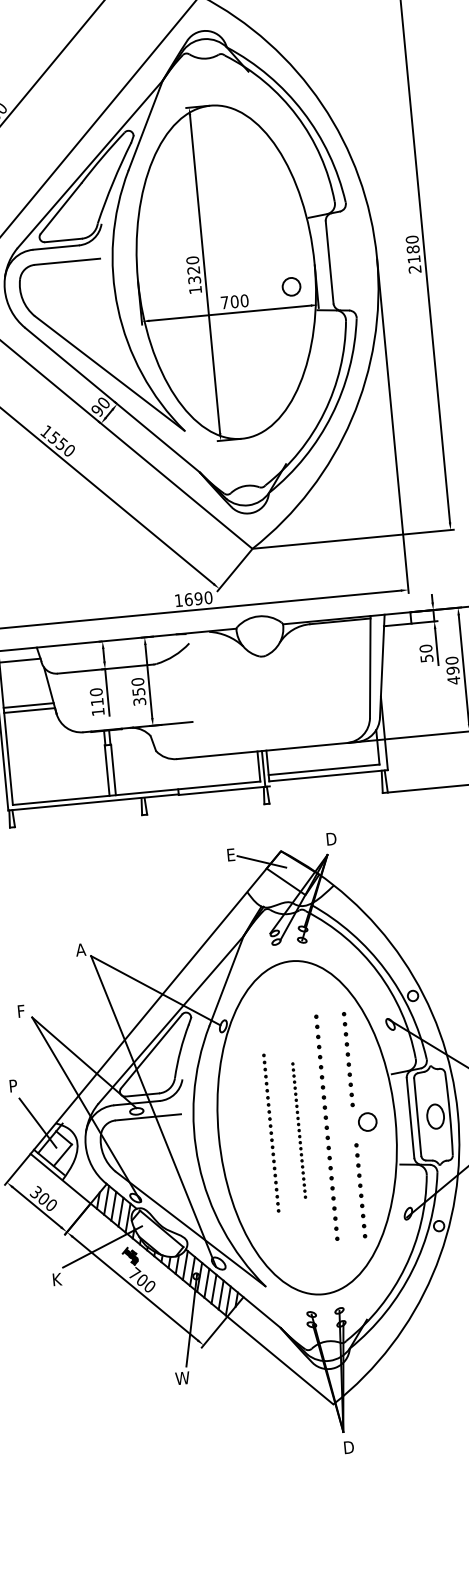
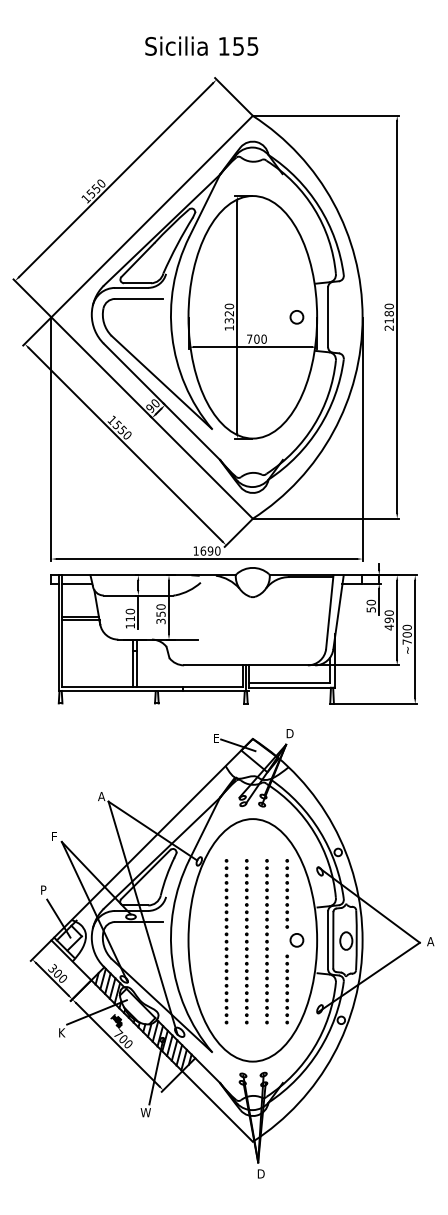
circle: (290, 287) -> (296, 317), moved
part: (298, 1130) -> (246, 941), size x1.67
part: (271, 1132) -> (226, 941), size x1.43

